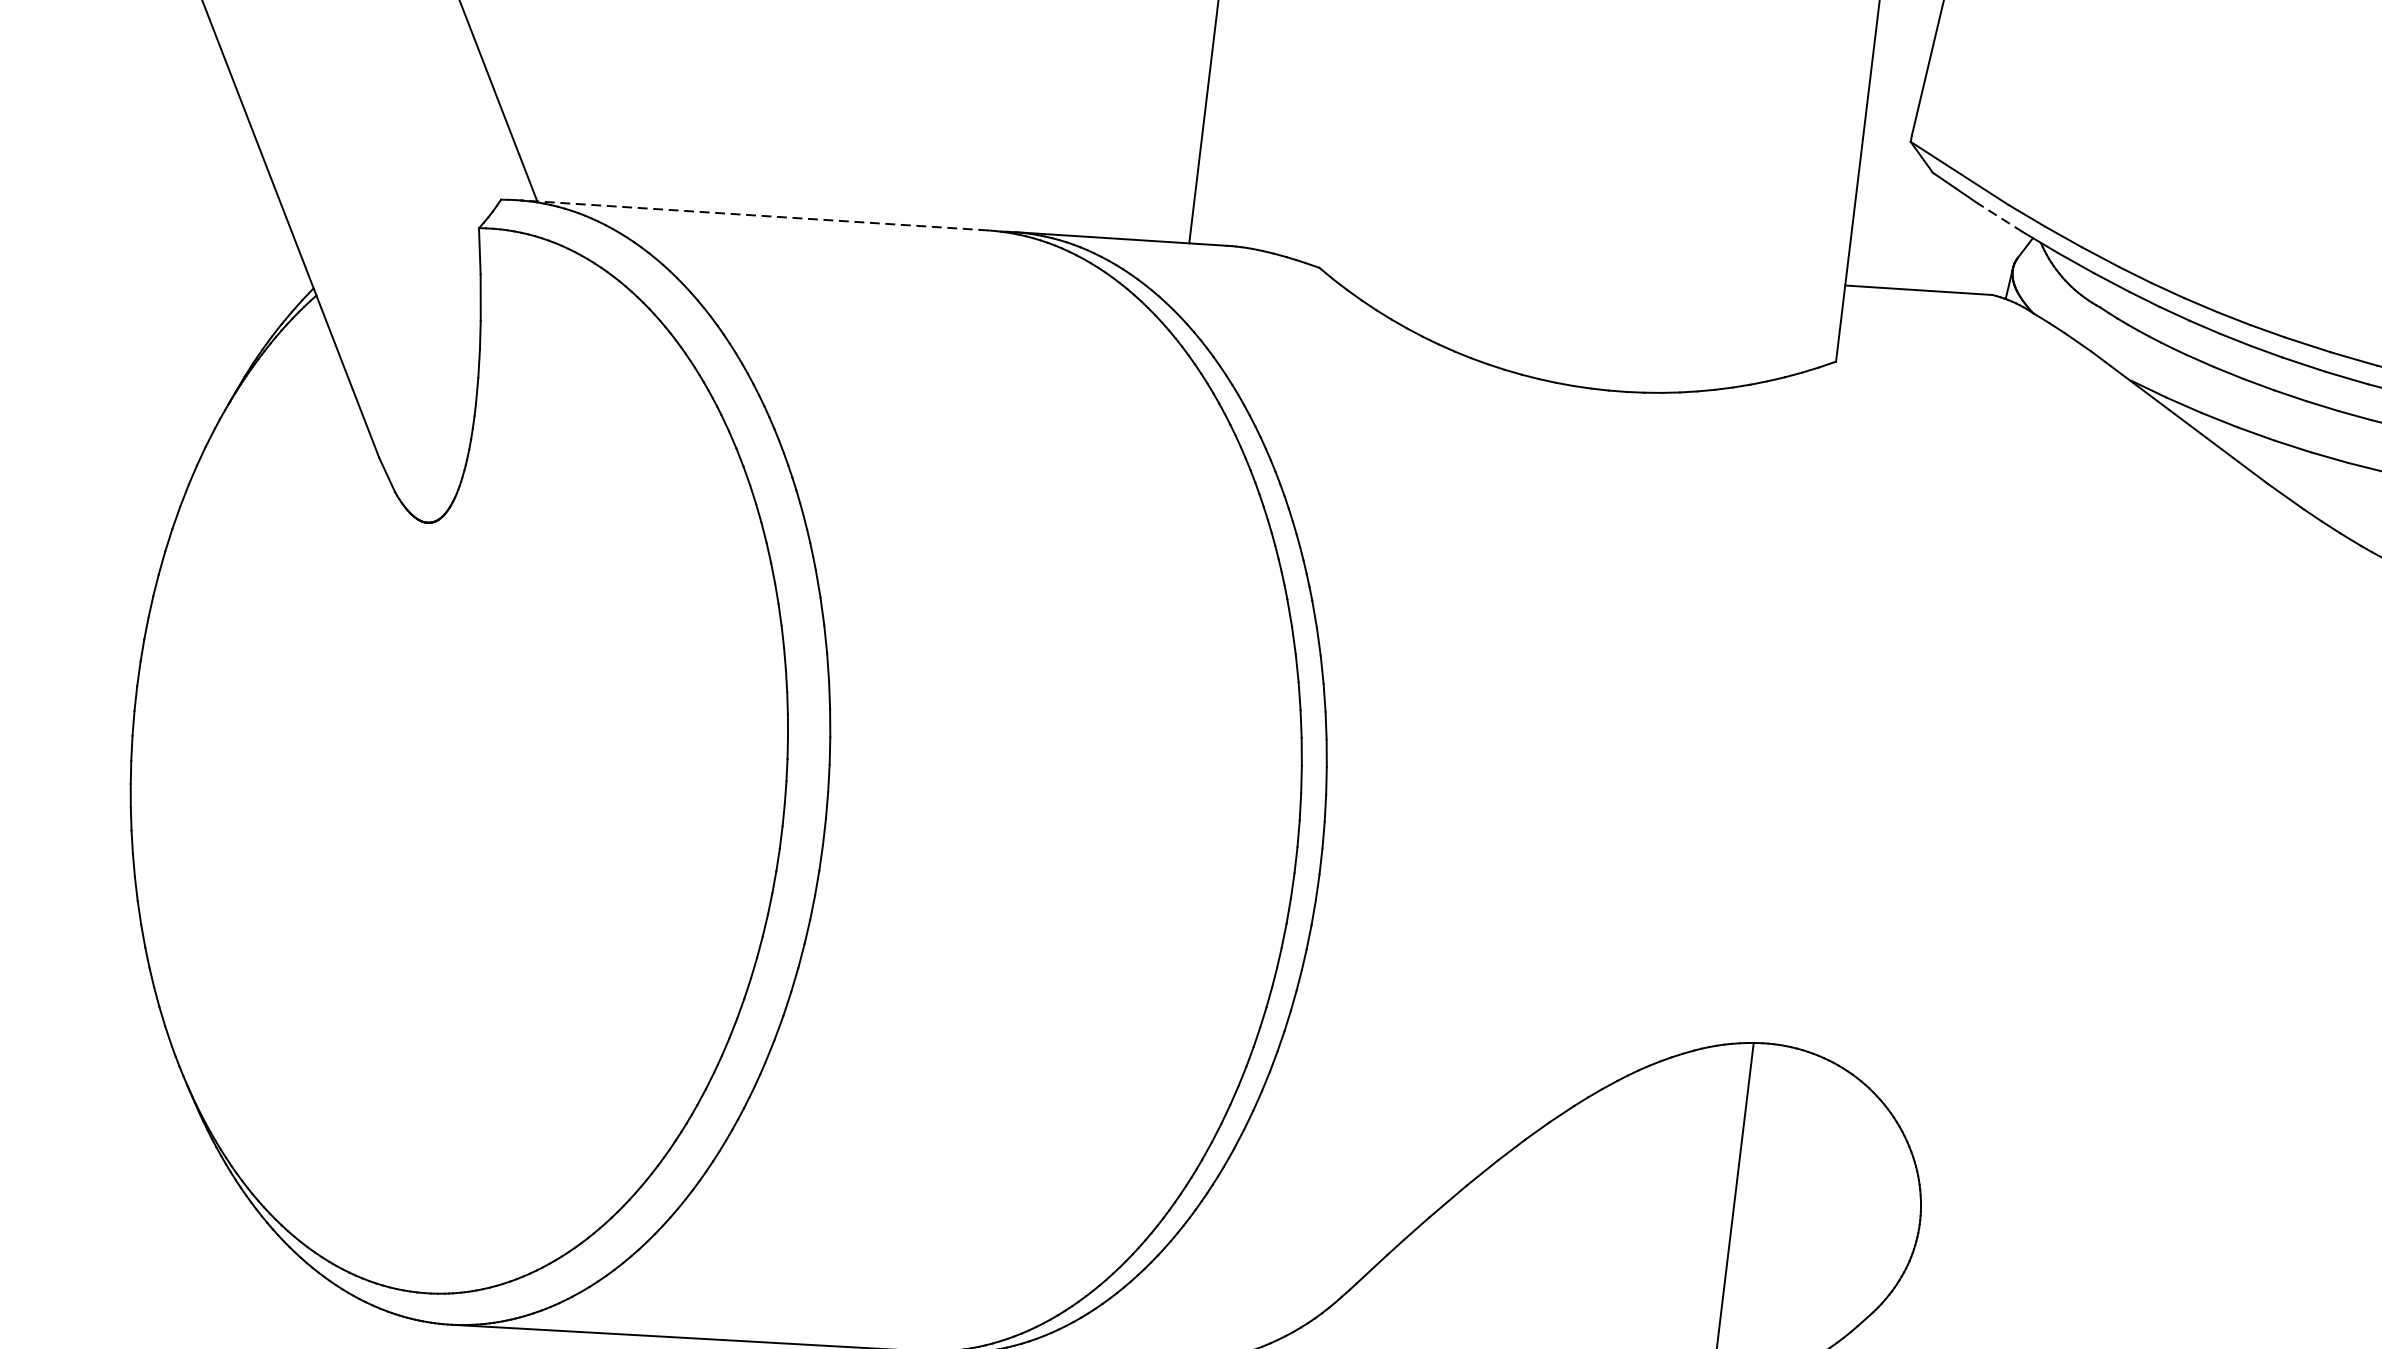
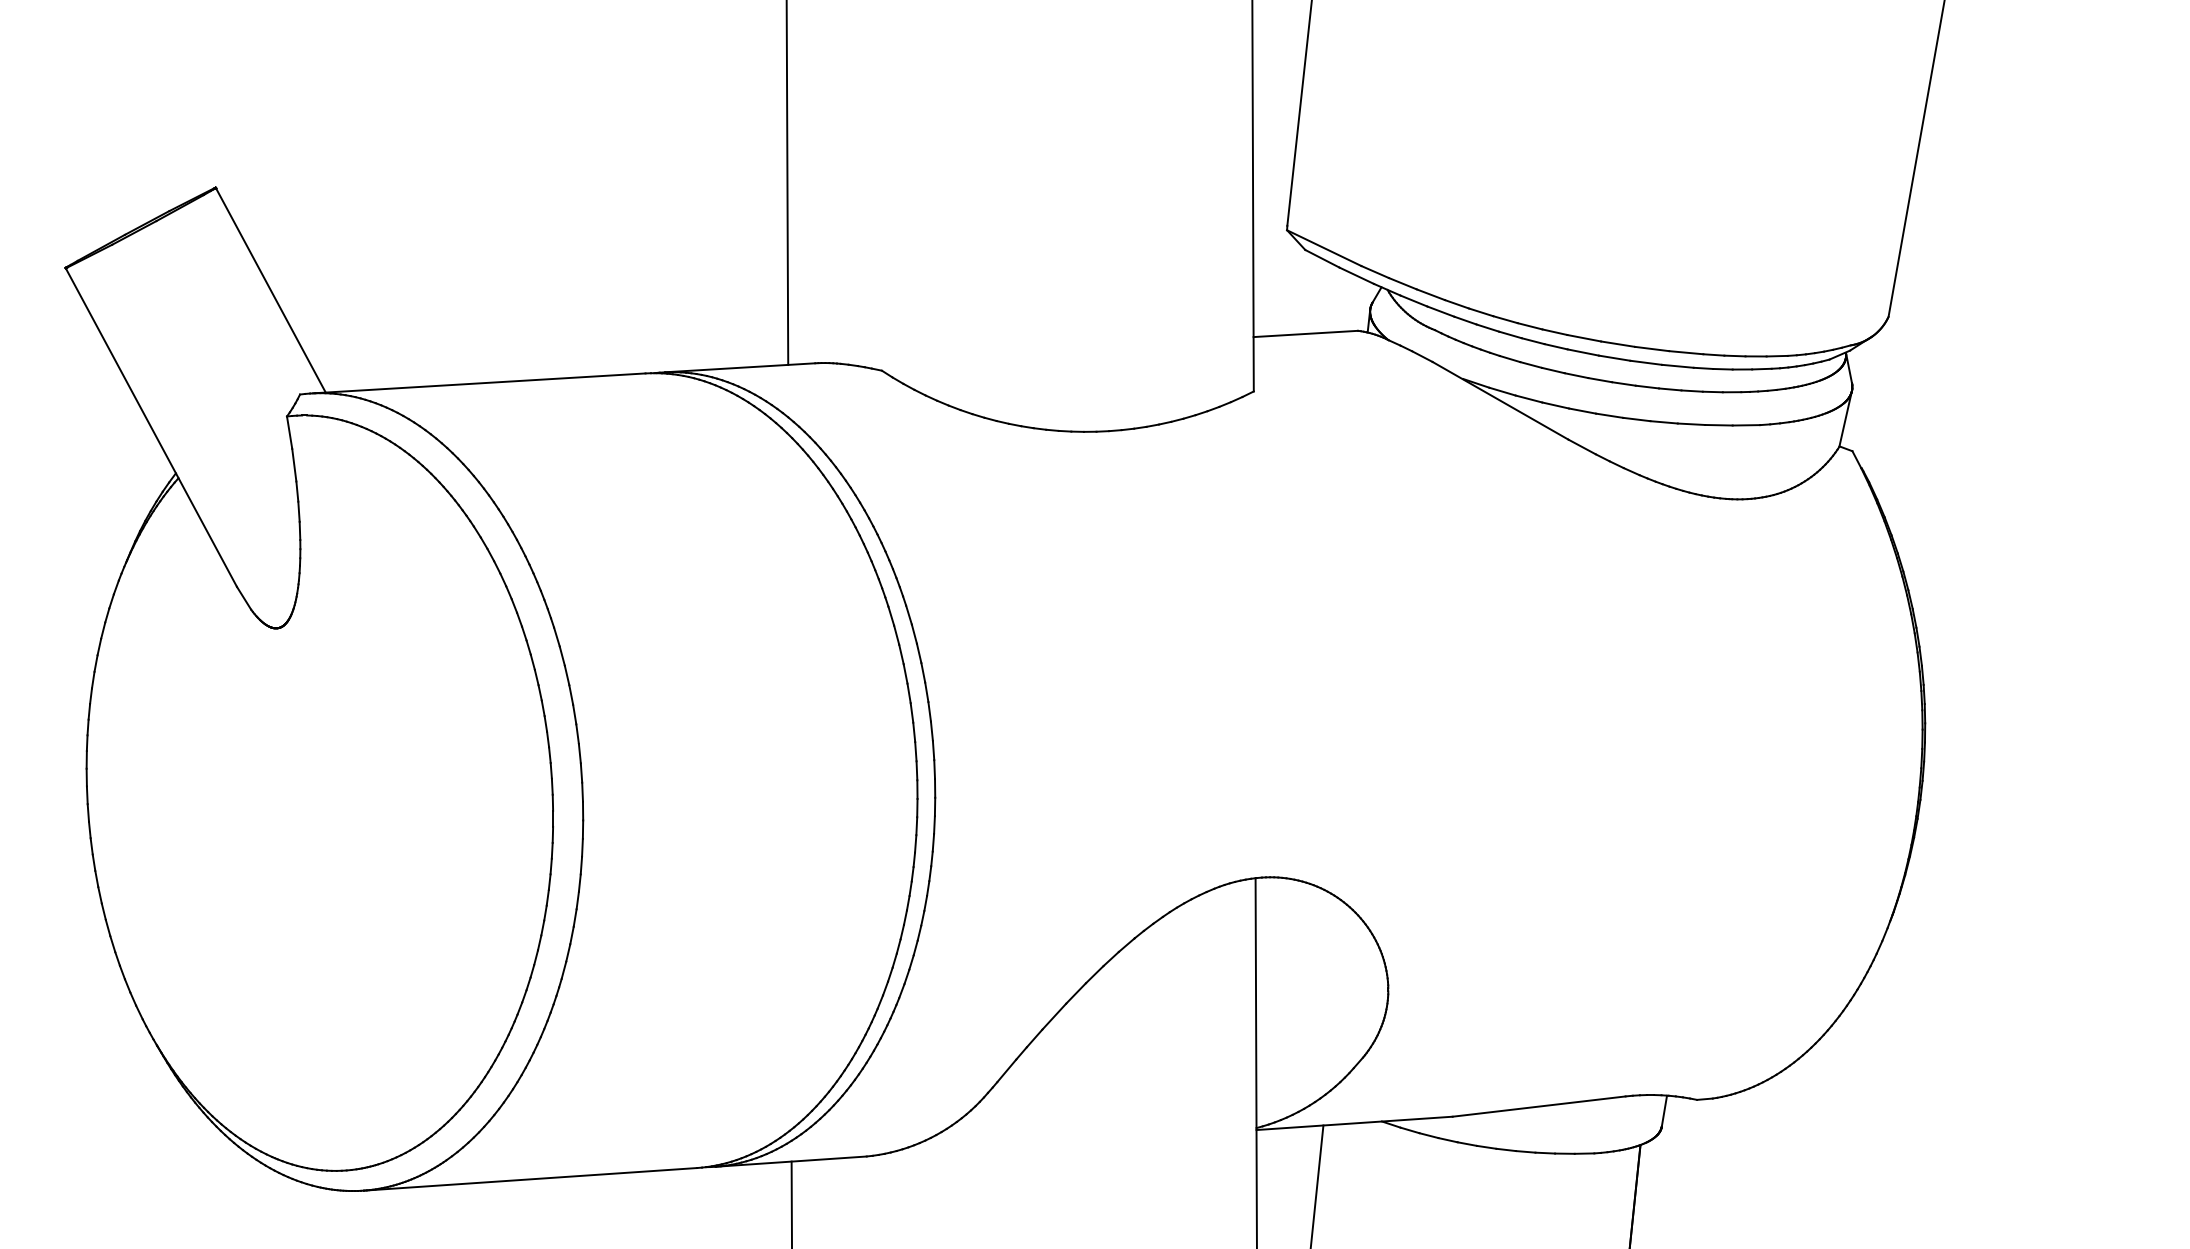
line: (752, 215) -> (478, 383), dashed -> solid
line: (1999, 217) -> (1356, 275), dashed -> solid

